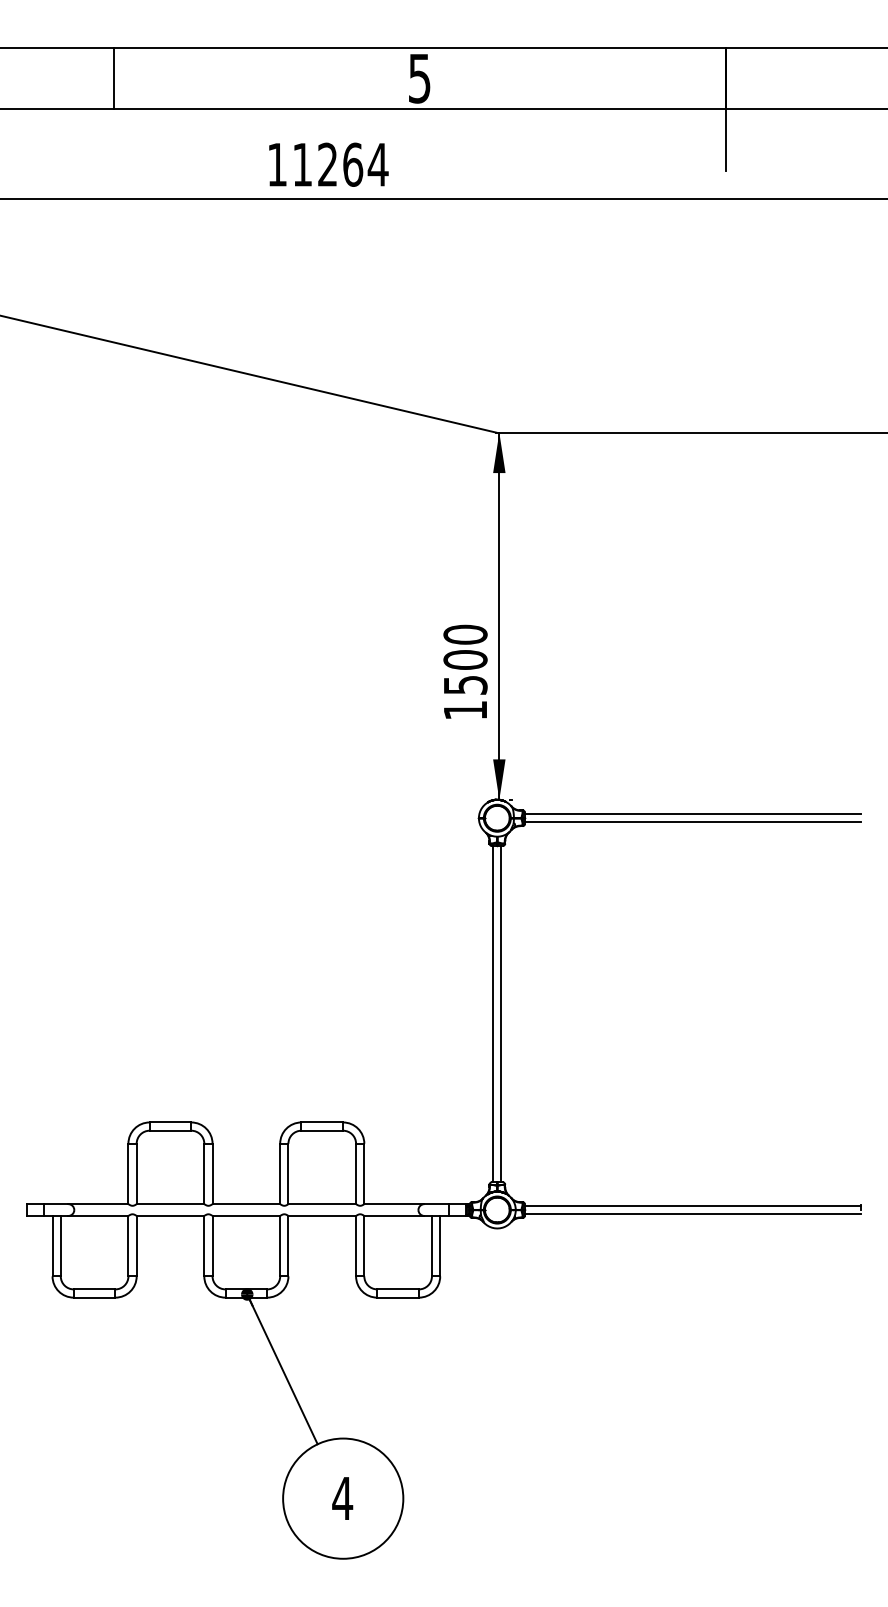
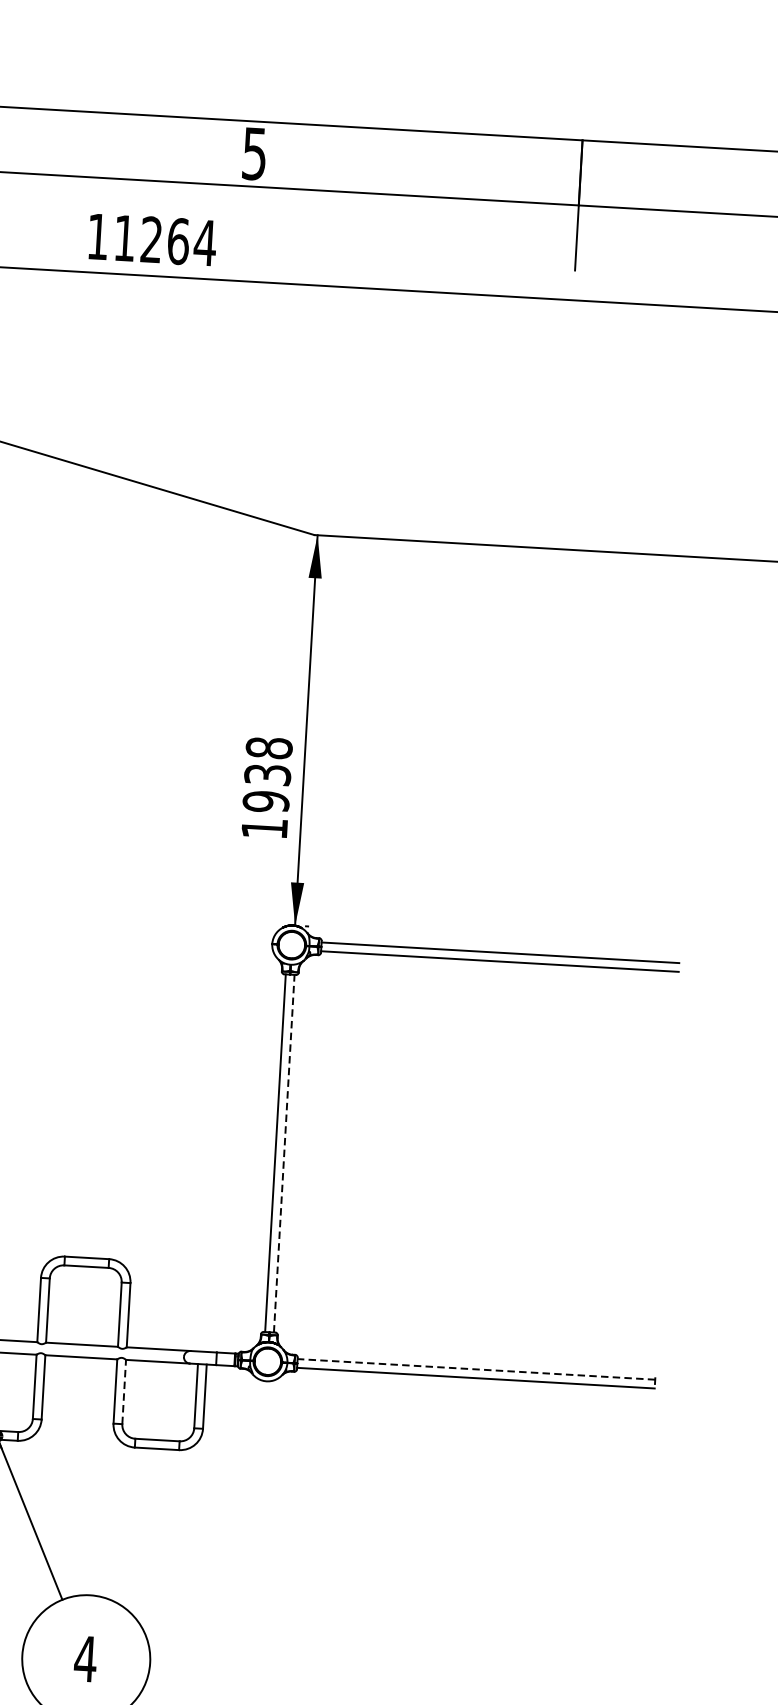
text: (465, 659) -> (267, 774), 1500 -> 1938
line: (501, 1013) -> (284, 1153), solid -> dashed
line: (692, 1205) -> (475, 1368), solid -> dashed
line: (364, 1245) -> (124, 1391), solid -> dashed

